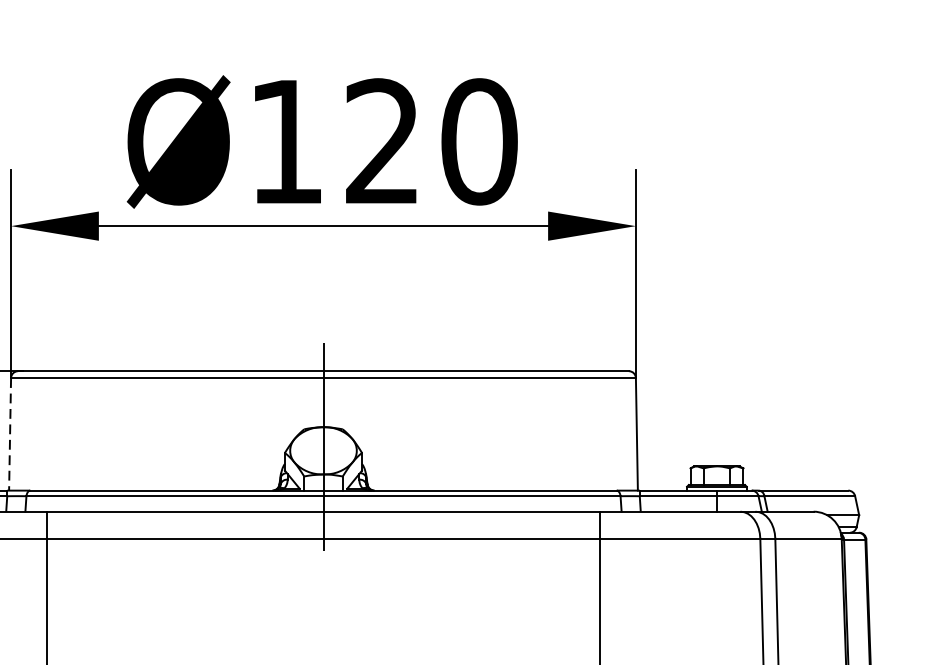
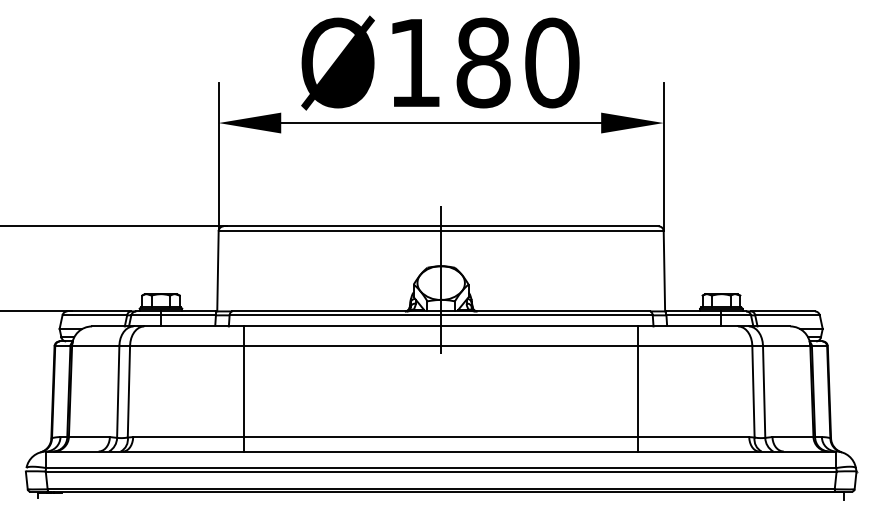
text: (382, 141) -> (483, 62), Ø120 -> Ø180
line: (9, 434) -> (217, 271), dashed -> solid

